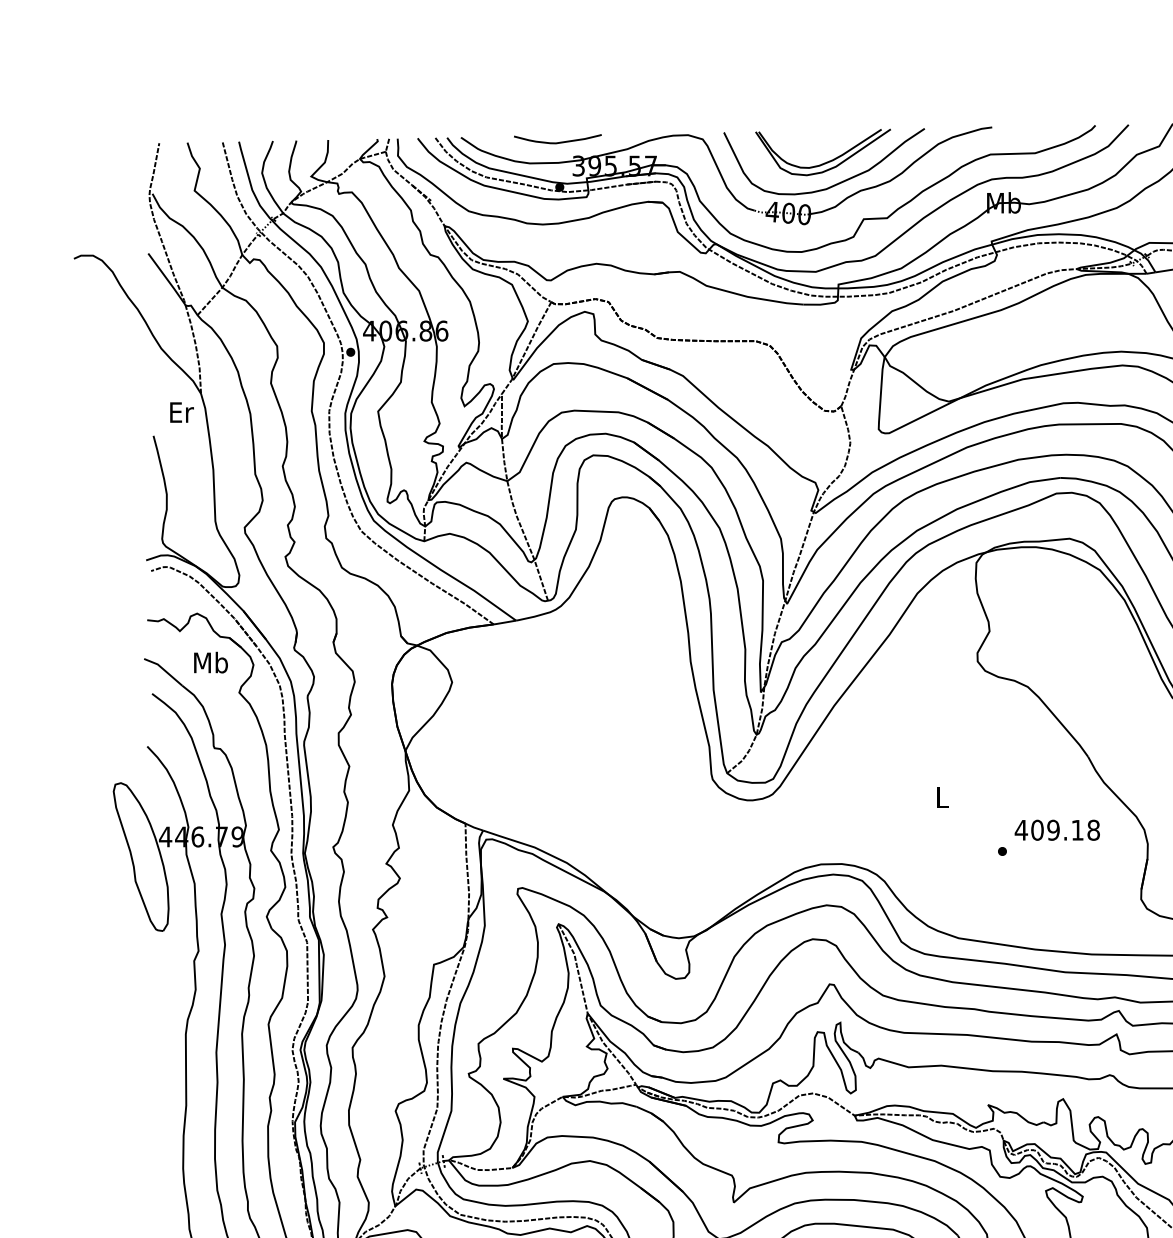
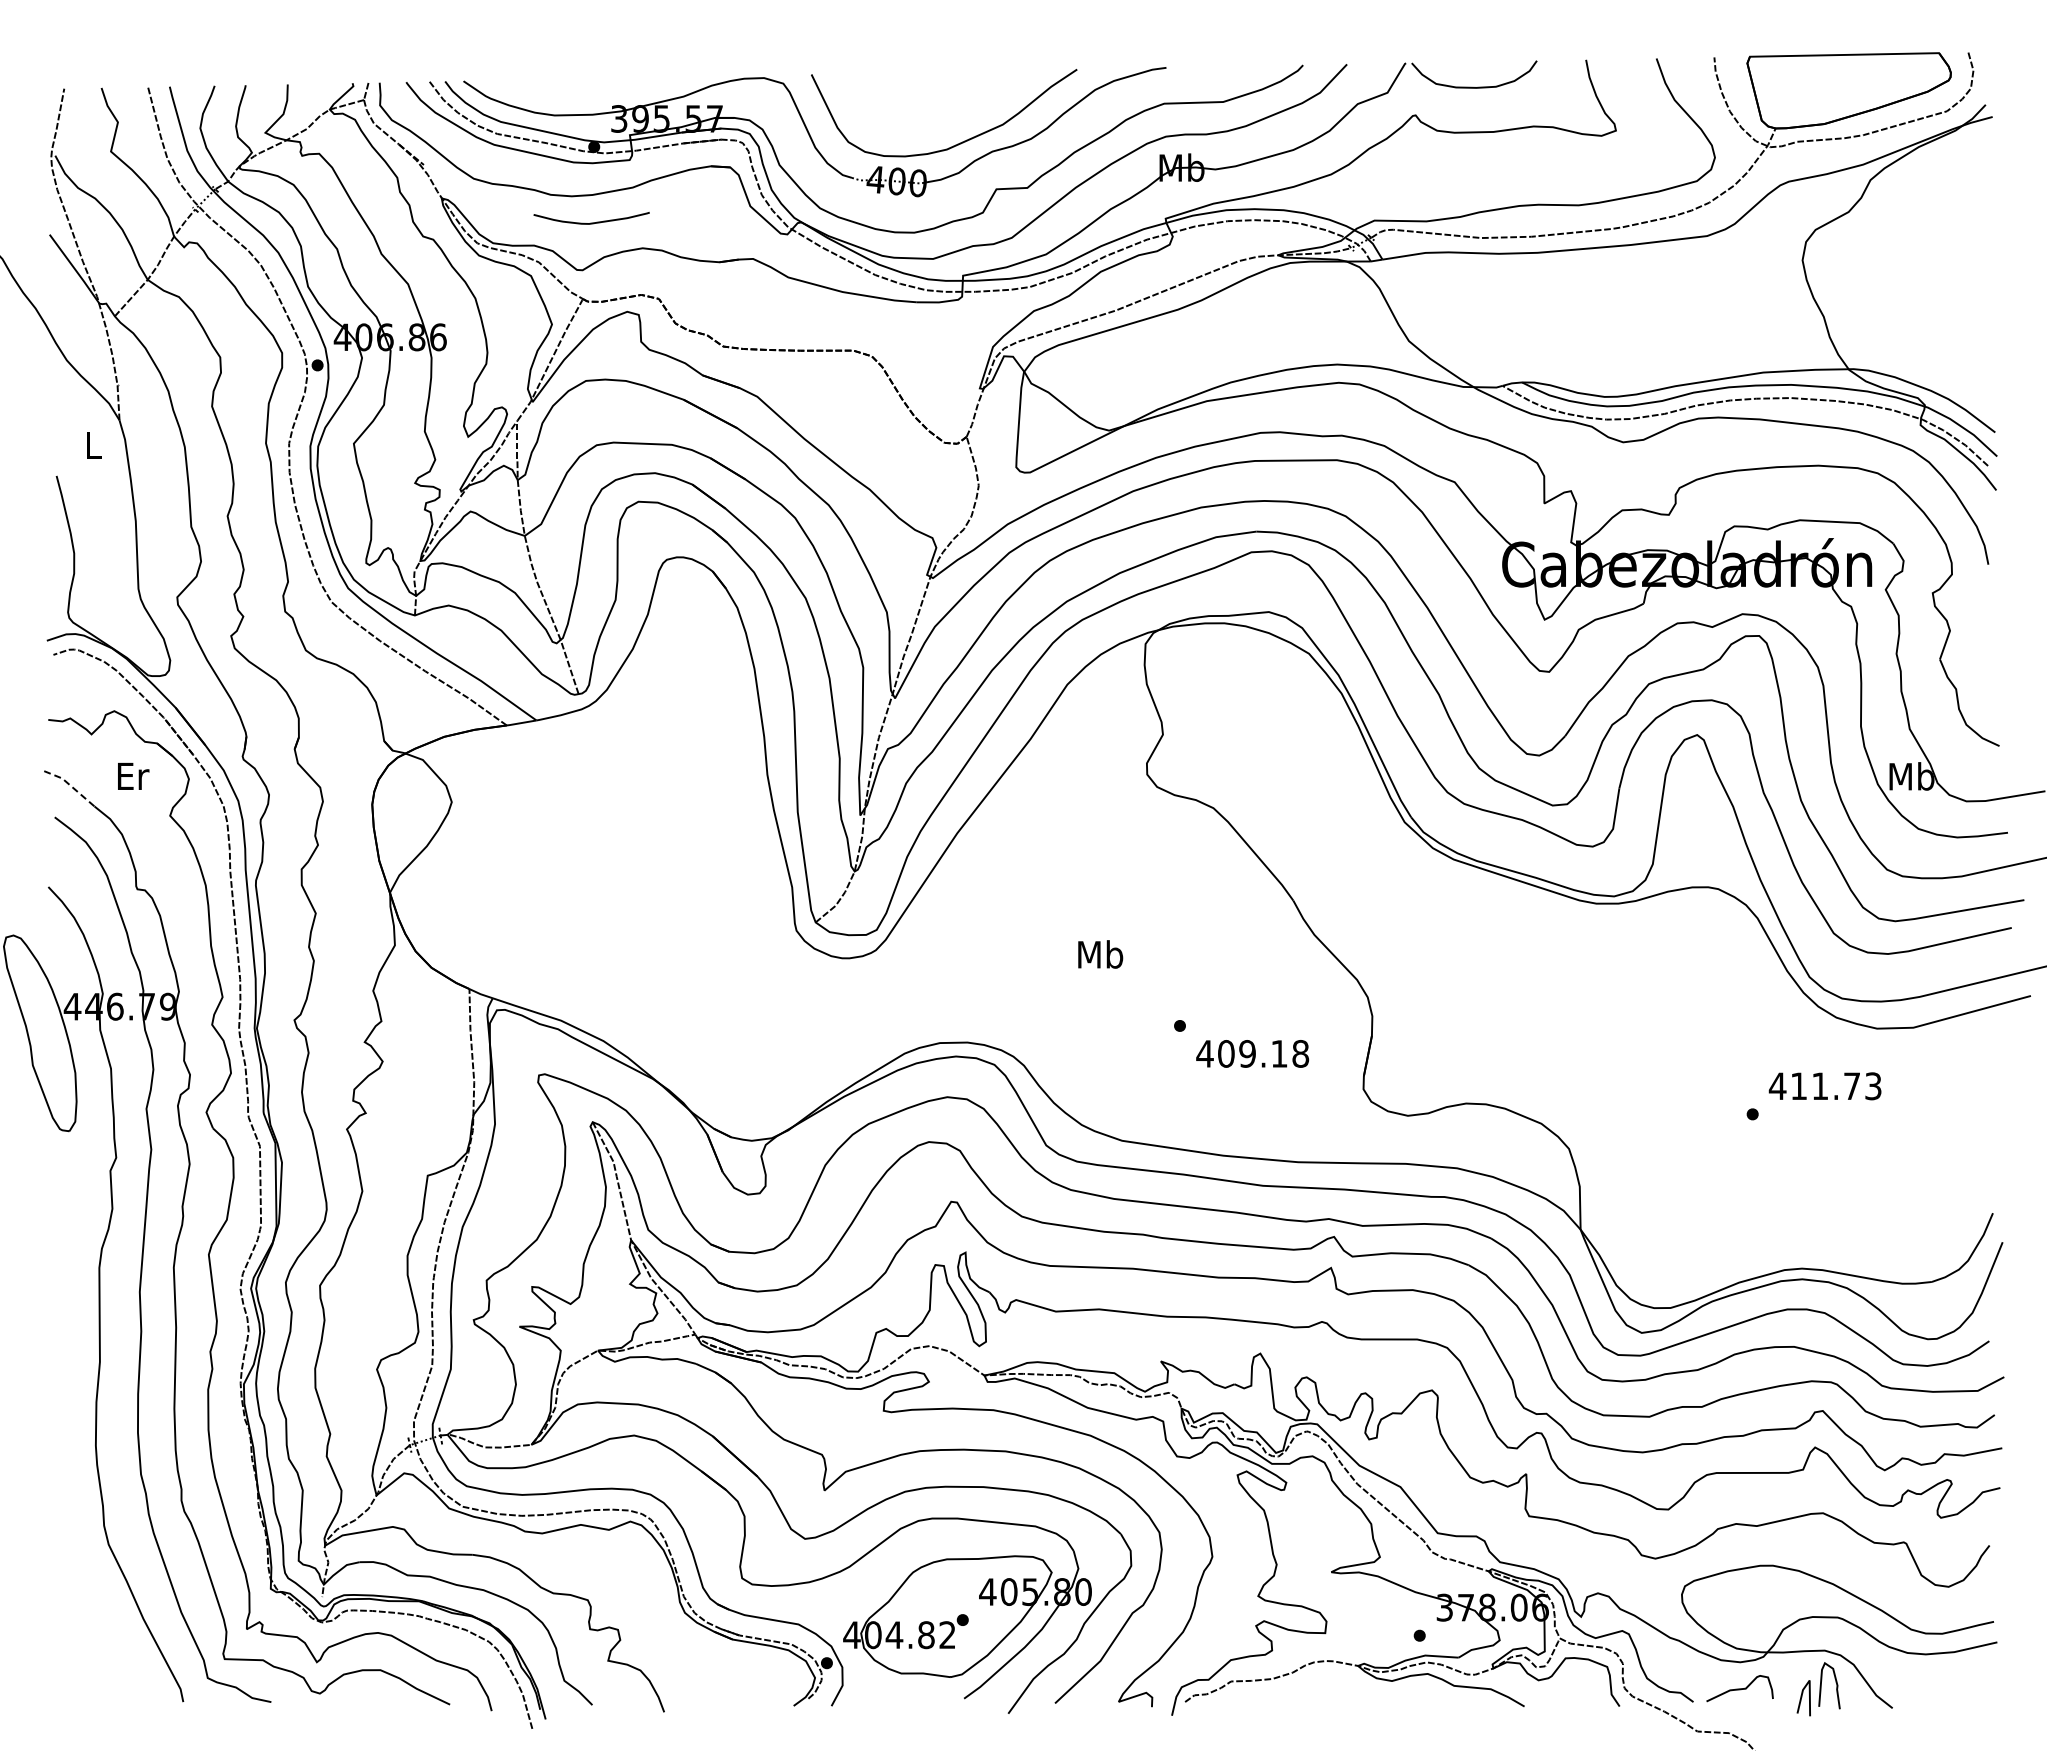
curve: (557, 142) -> (591, 222), moved
part: (828, 161) -> (949, 112), removed
text: (182, 412) -> (94, 444), Er -> L
text: (210, 662) -> (132, 775), Mb -> Er
line: (164, 669) -> (70, 785), solid -> dashed
text: (942, 797) -> (1100, 954), L -> Mb
text: (1057, 829) -> (1252, 1053), moved

